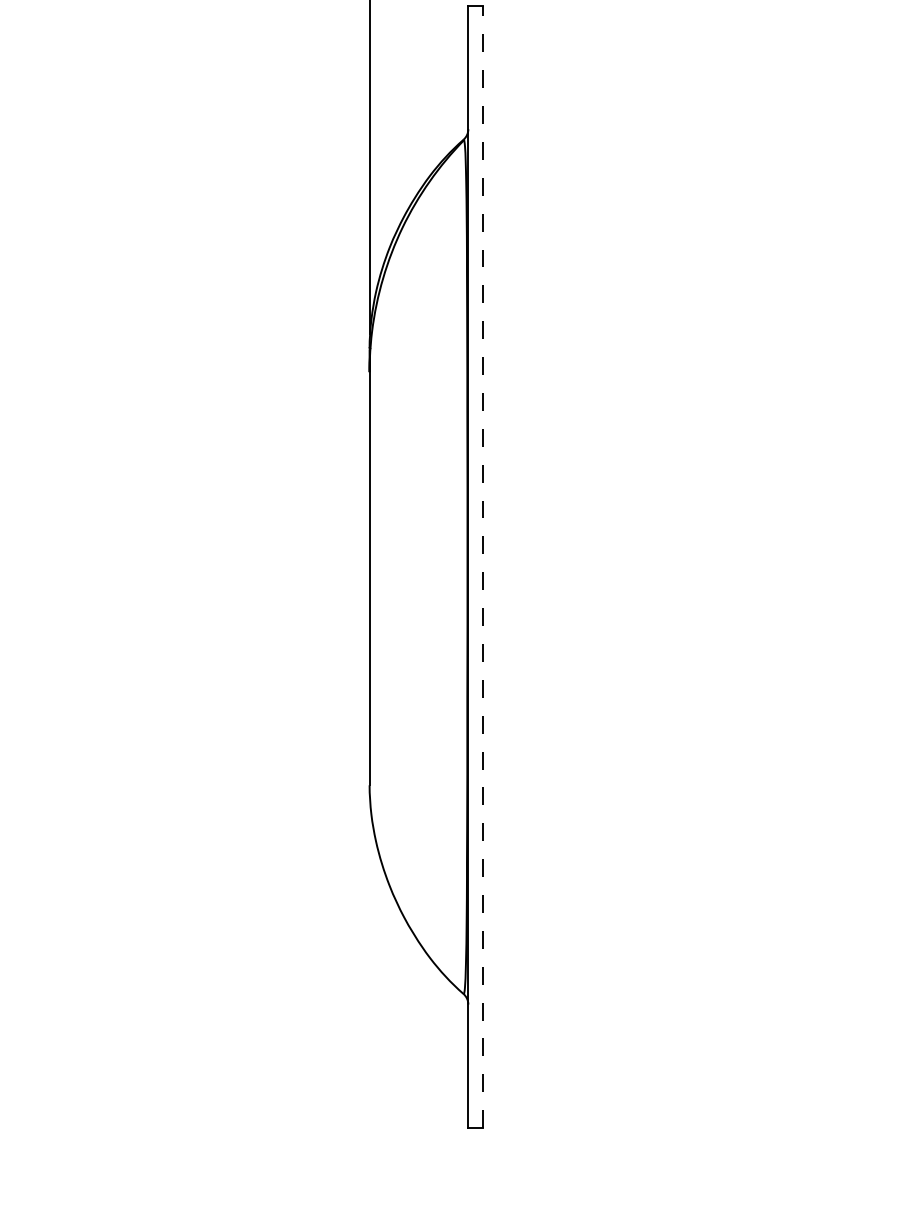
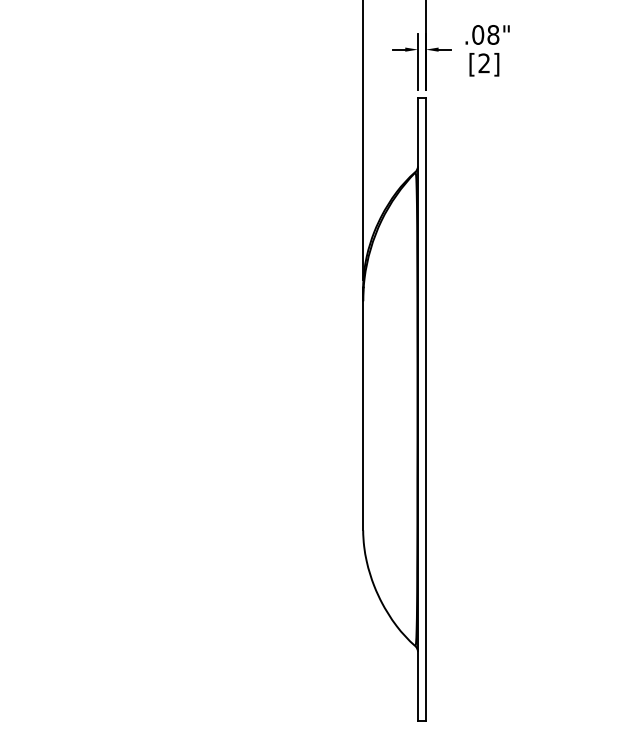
line: (481, 565) -> (425, 408), dashed -> solid

